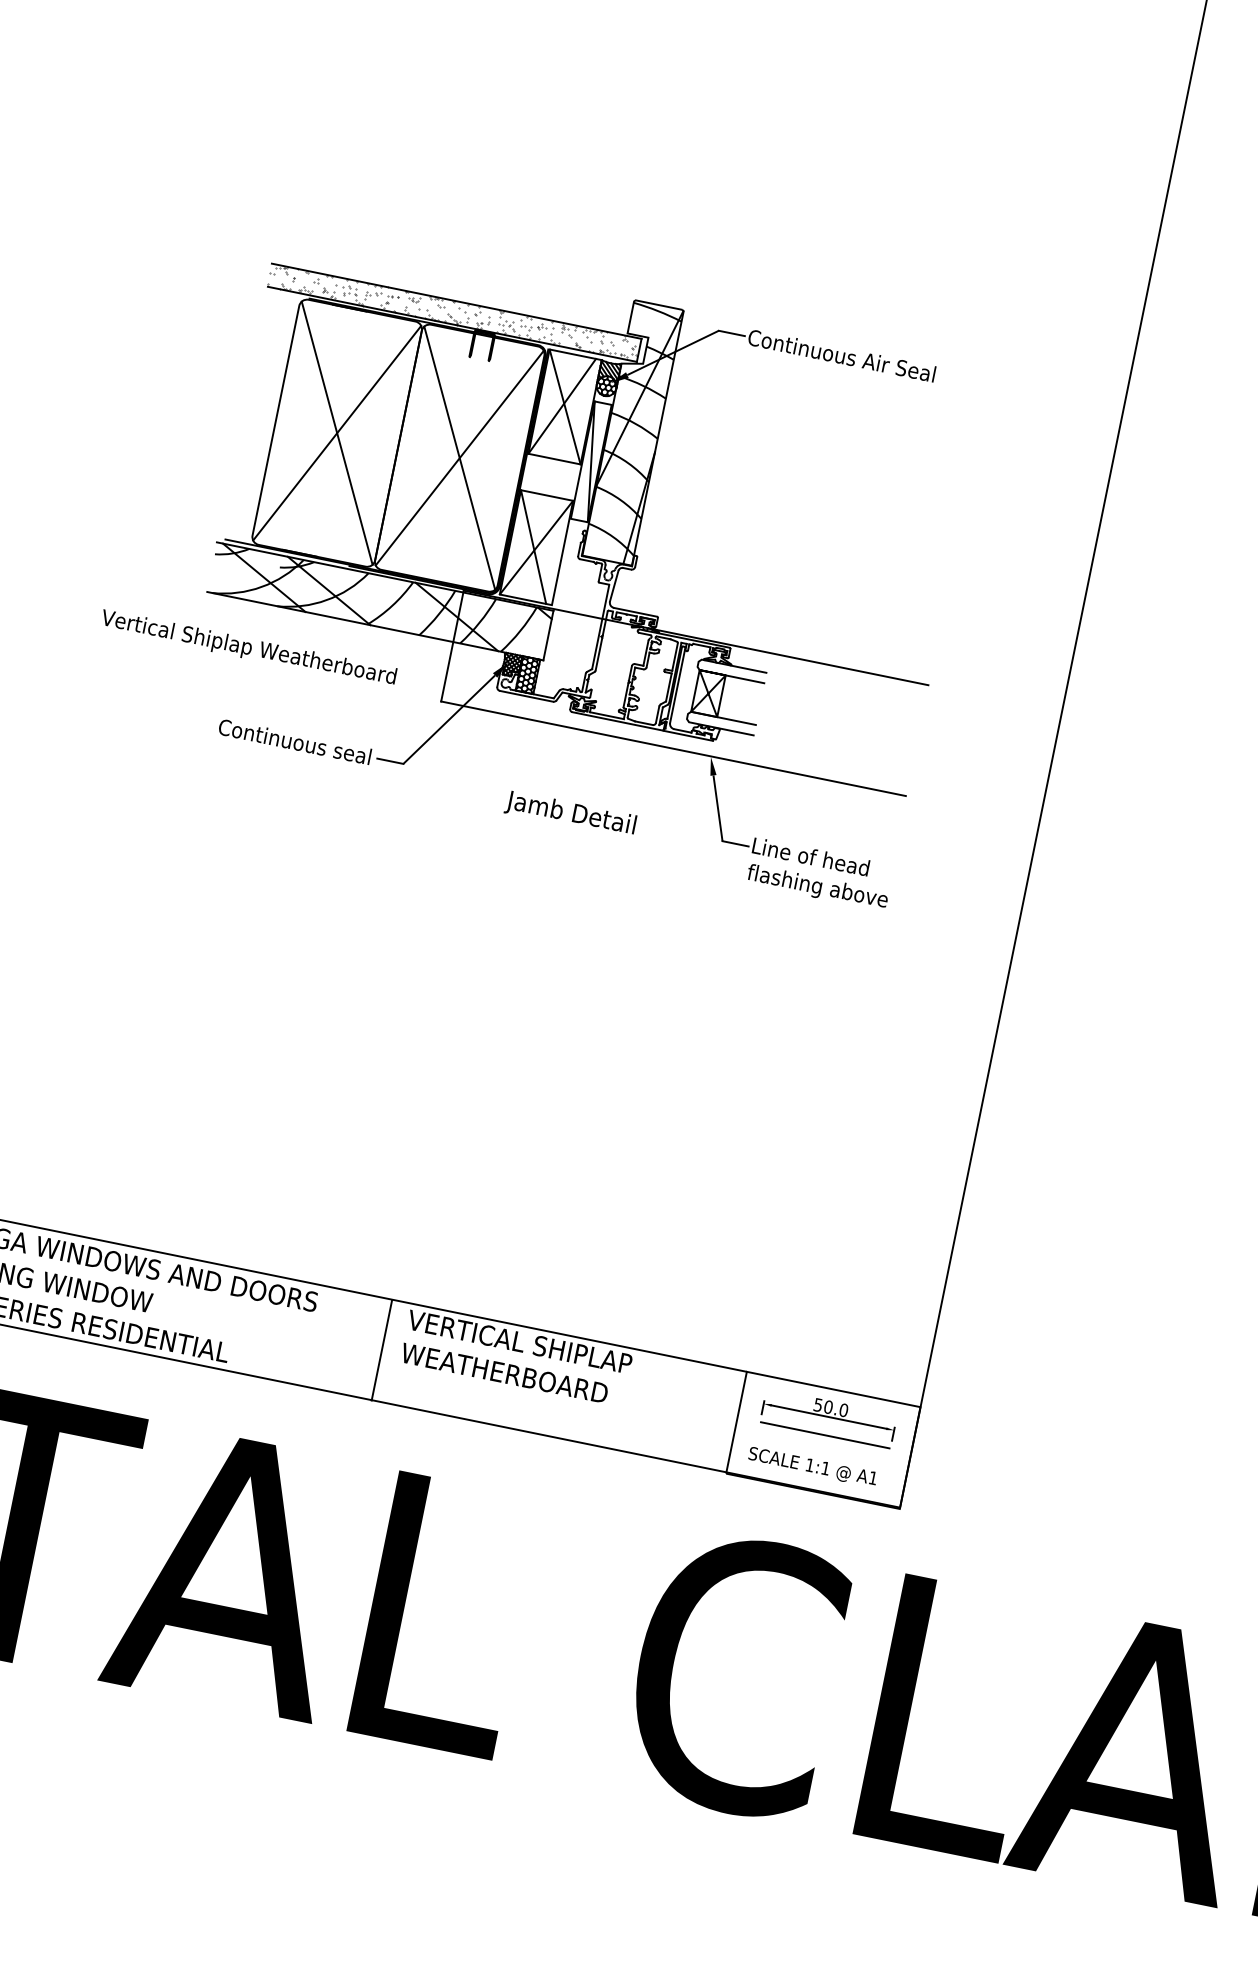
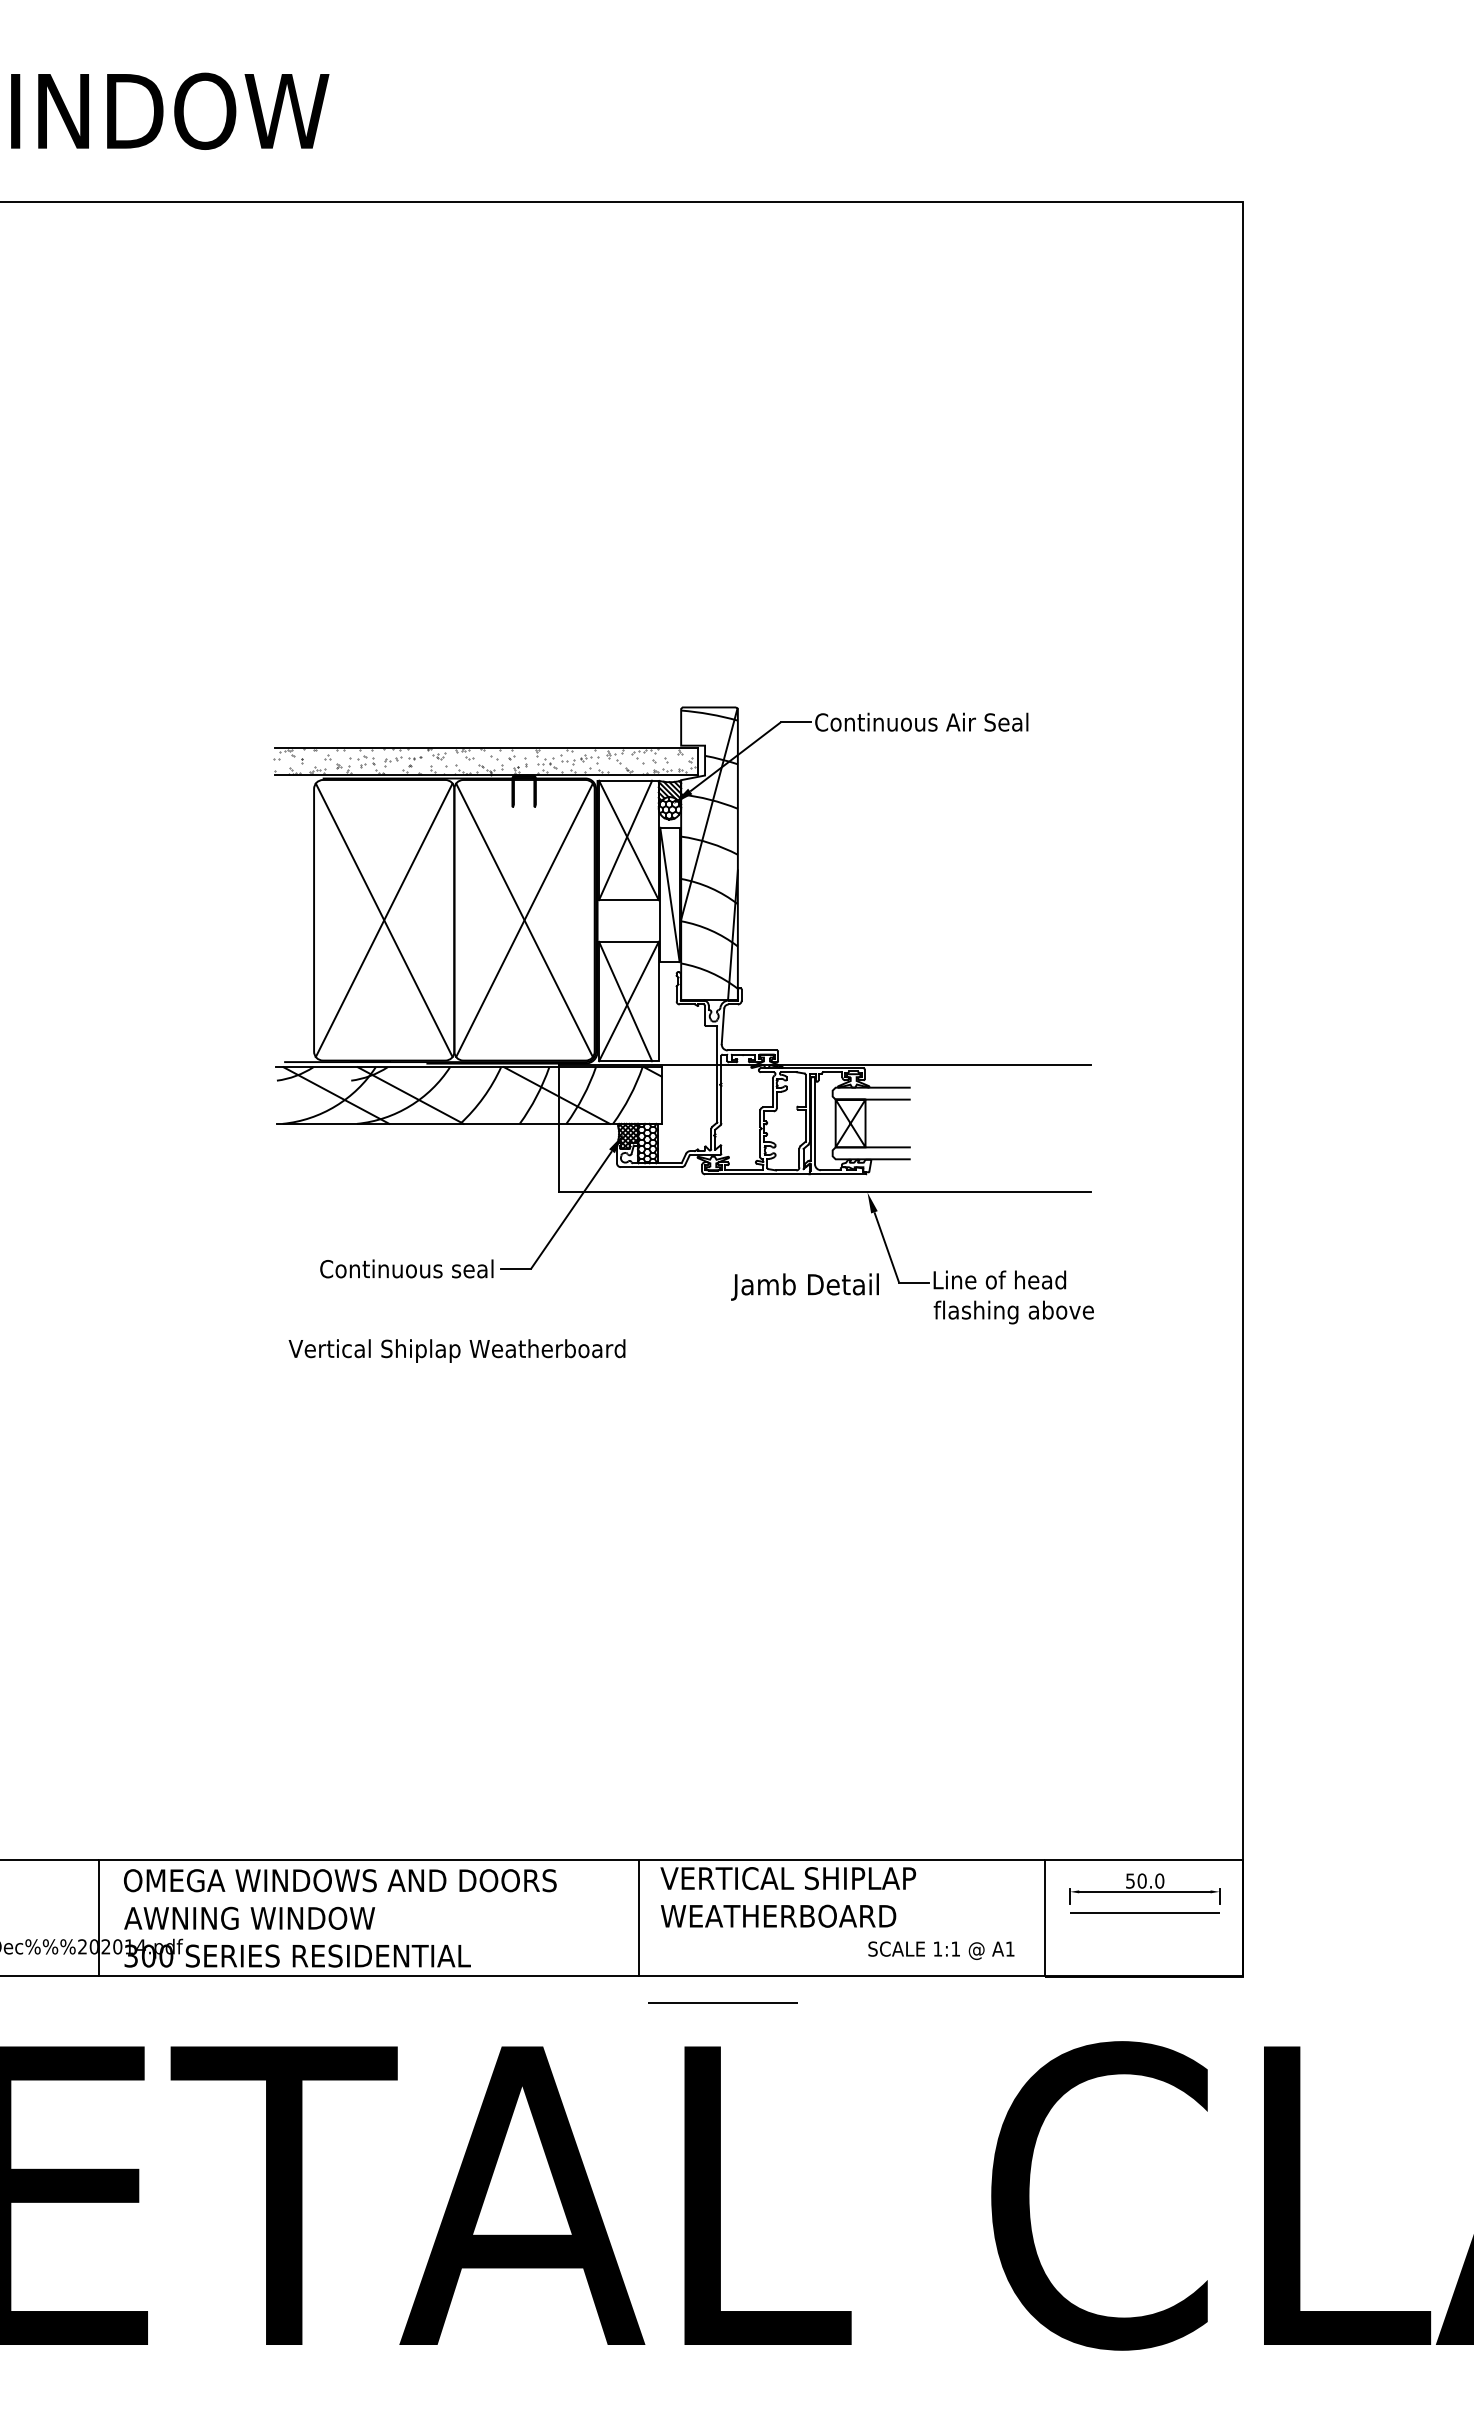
text: (248, 648) -> (456, 1350), moved
text: (570, 813) -> (804, 1286), moved
line: (440, 1438) -> (722, 2002), added
text: (812, 1467) -> (941, 1950), moved

